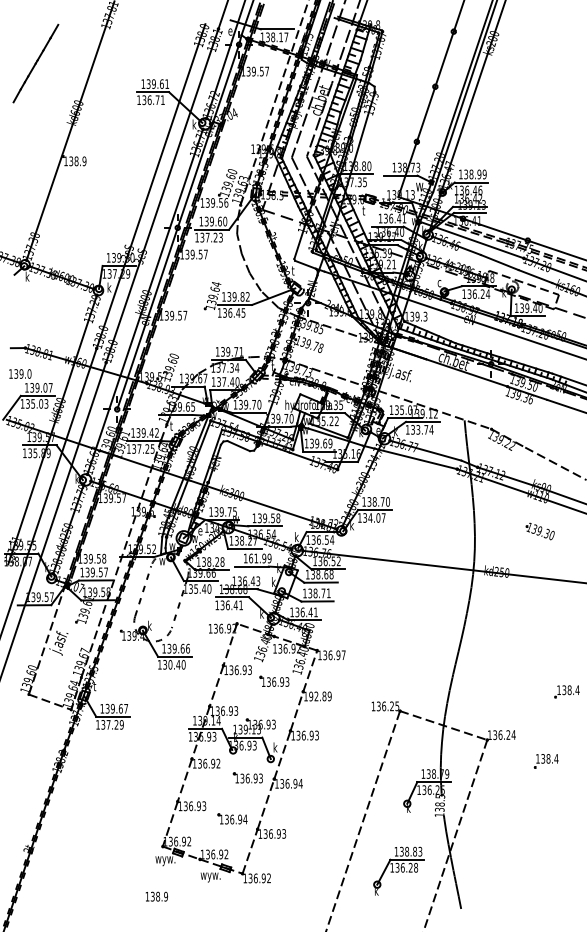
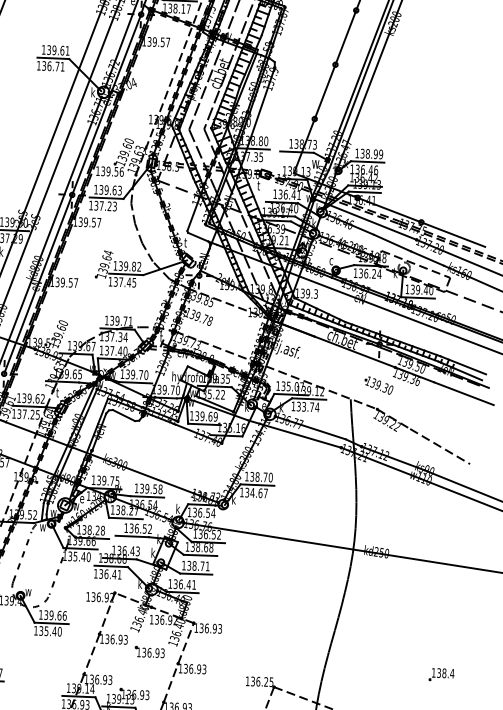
text: (225, 221) -> (120, 190), 139.60 -> 139.63
text: (230, 312) -> (121, 281), 136.45 -> 137.45
text: (151, 432) -> (37, 398), 139.42 -> 139.62
text: (378, 517) -> (260, 492), 134.07 -> 134.67
part: (539, 531) -> (378, 385), moved
text: (260, 558) -> (141, 528), 161.99 -> 136.52
text: (150, 625) -> (28, 591), k -> w
text: (343, 655) -> (219, 629), 136.97 -> 136.93
text: (170, 664) -> (46, 630), 130.40 -> 135.40
text: (320, 696) -> (195, 669), 192.89 -> 136.93

